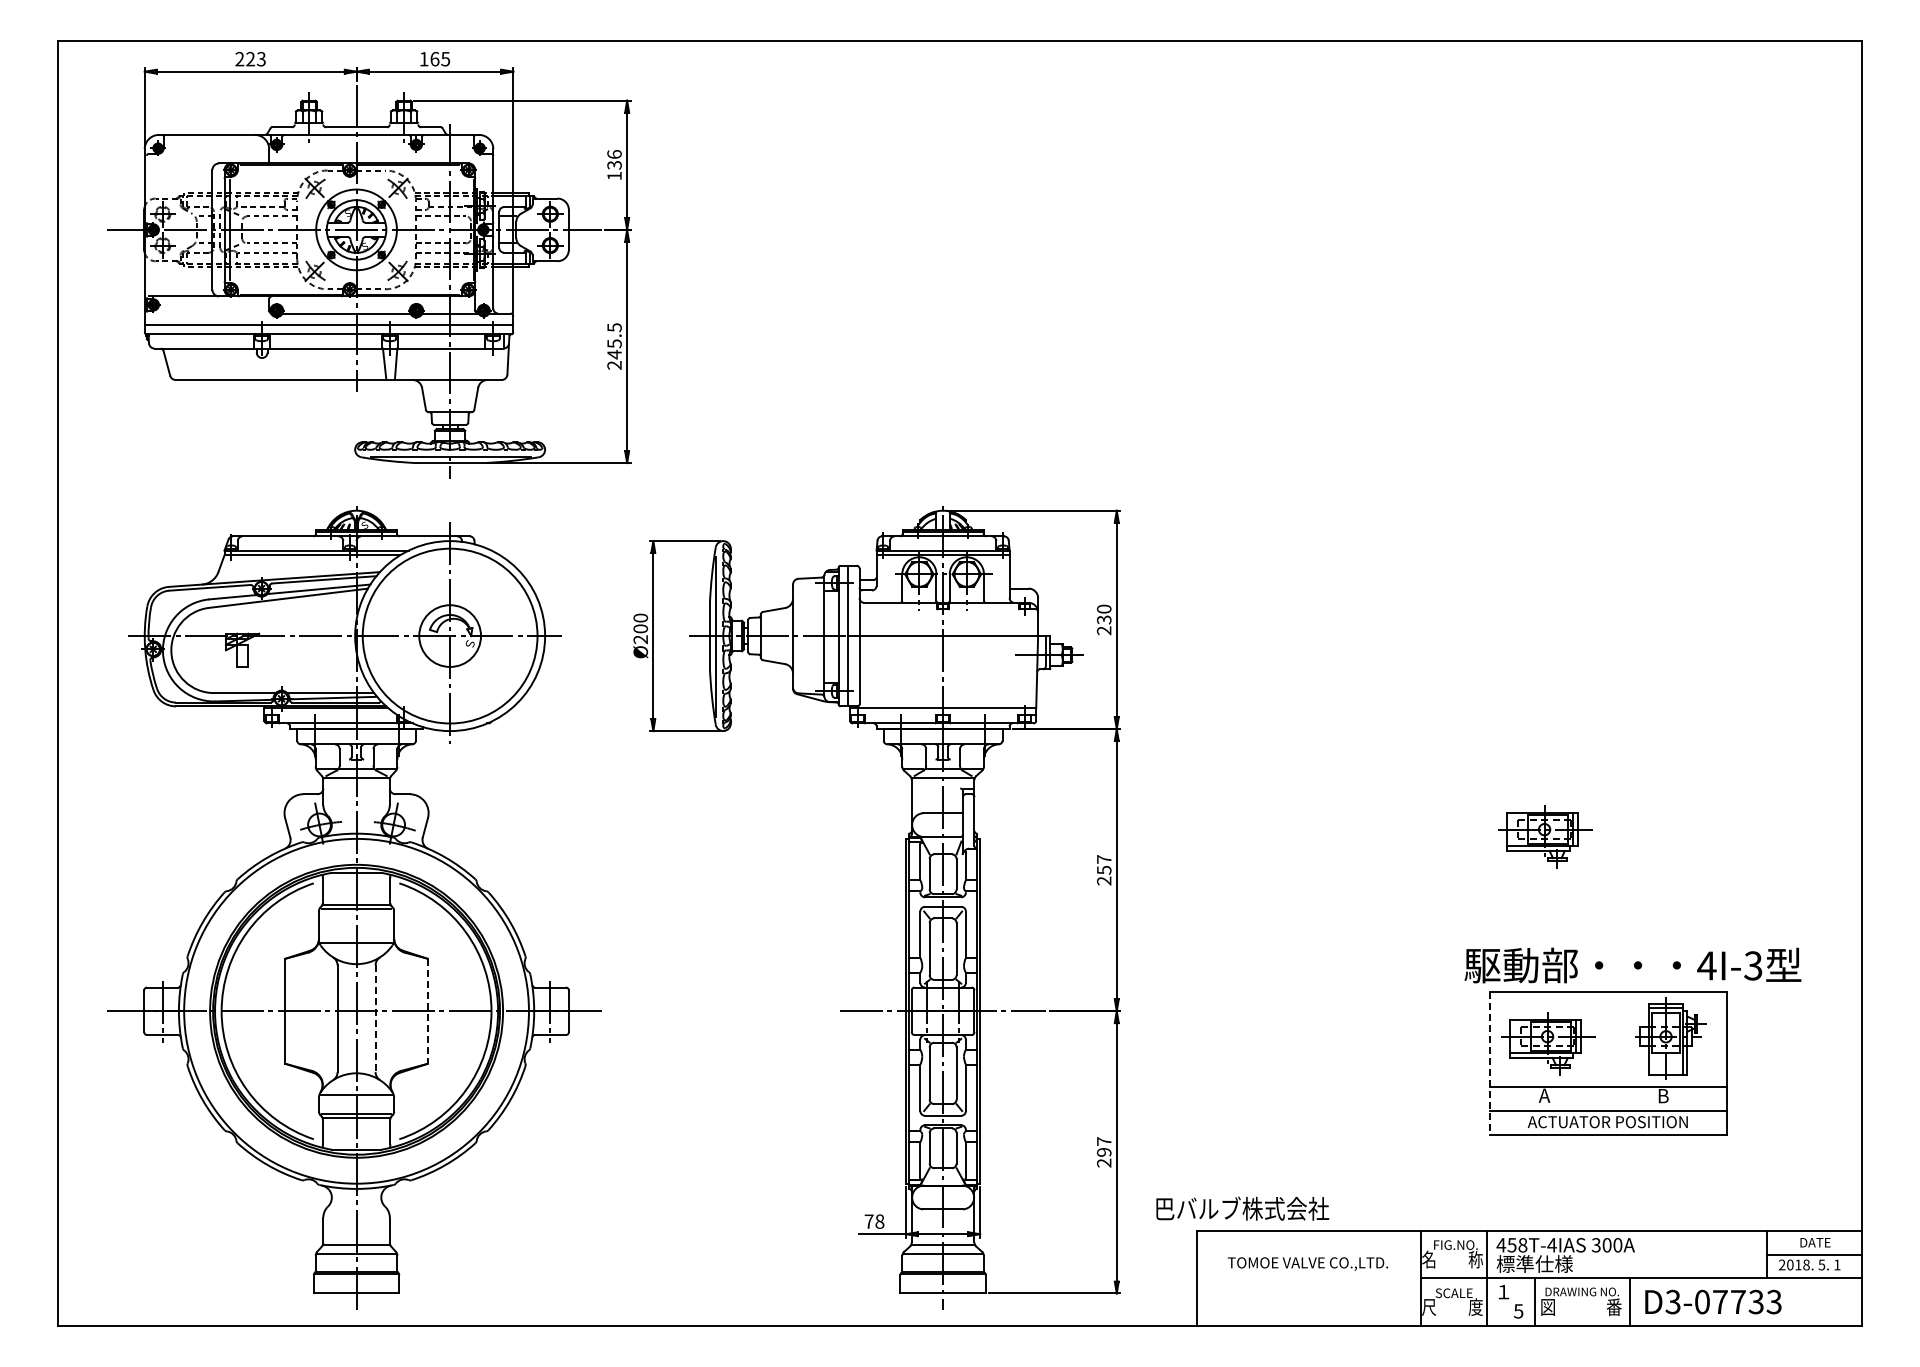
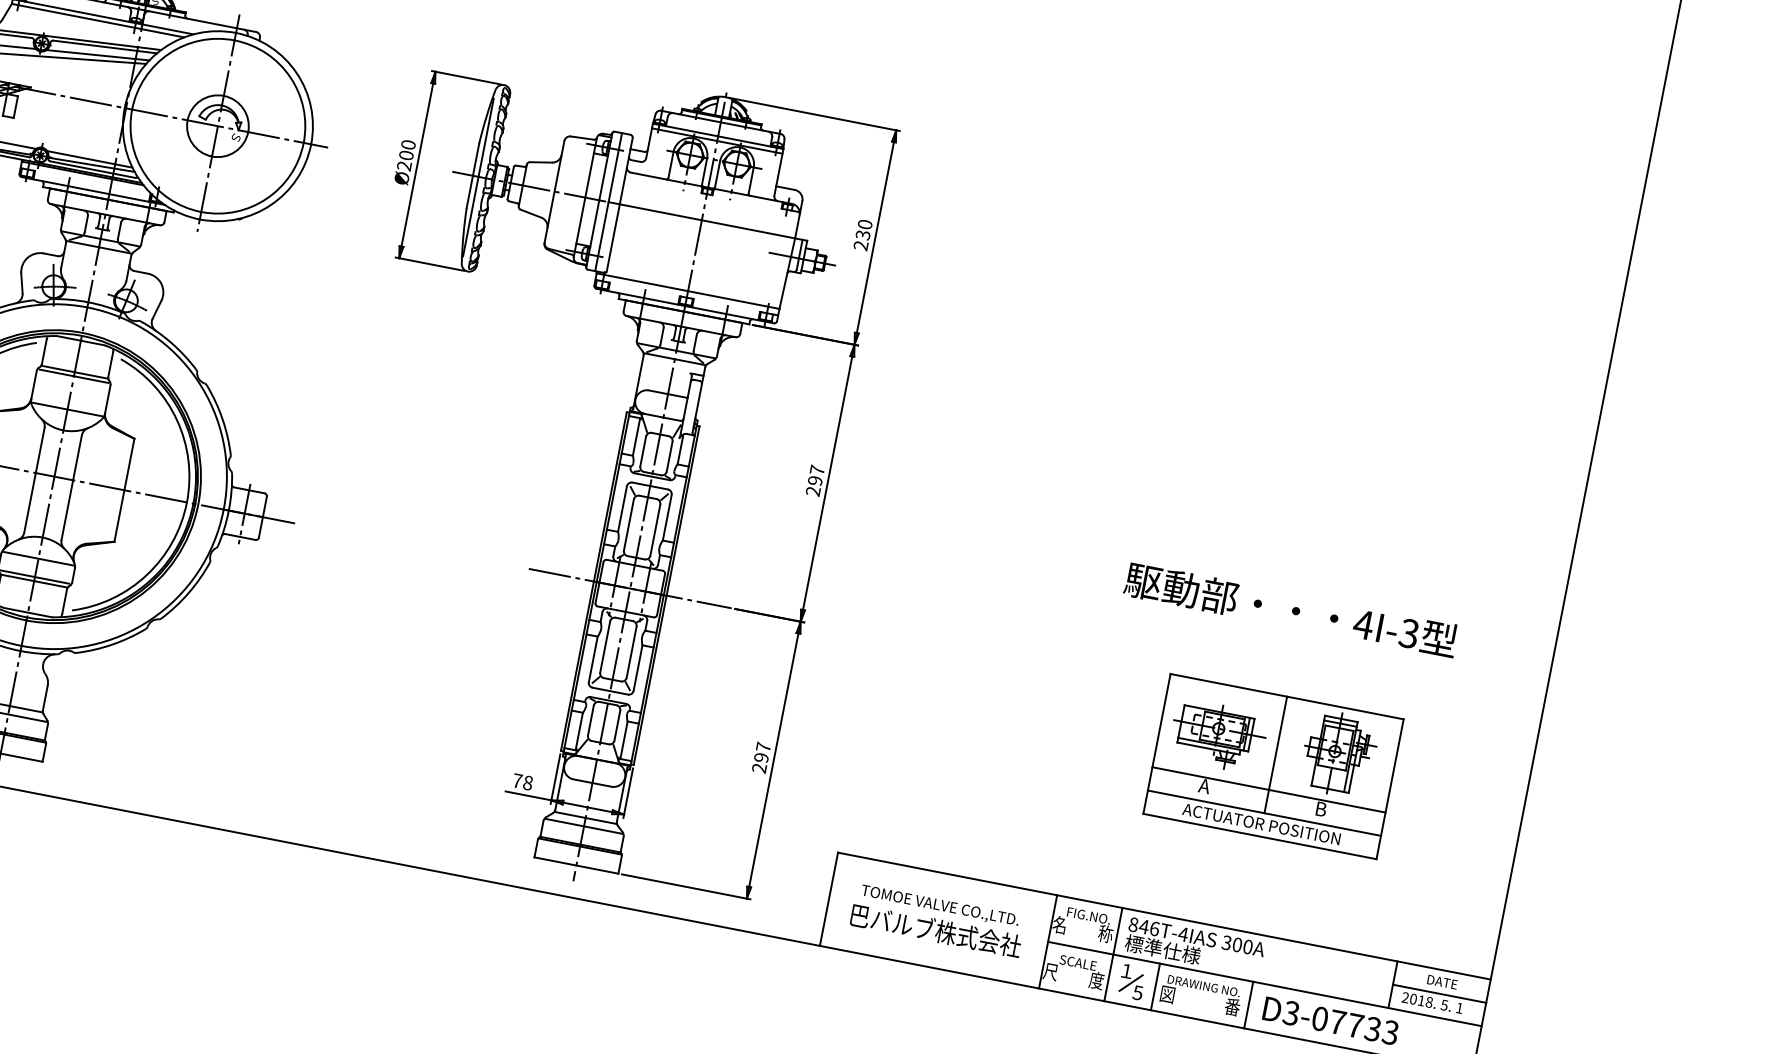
part: (1545, 836) -> (1254, 531), removed
text: (1104, 869) -> (815, 480), 257 -> 297
text: (1632, 965) -> (1290, 610), moved
line: (427, 1011) -> (124, 490), dashed -> solid
line: (375, 1019) -> (71, 488), dashed -> solid
line: (1608, 1051) -> (1275, 755), added
line: (1489, 1063) -> (1156, 744), dashed -> solid
text: (1242, 1208) -> (936, 930), moved
text: (1511, 1245) -> (1143, 926), 458T-4IAS -> 846T-4IAS
line: (1509, 1302) -> (1130, 982), added

